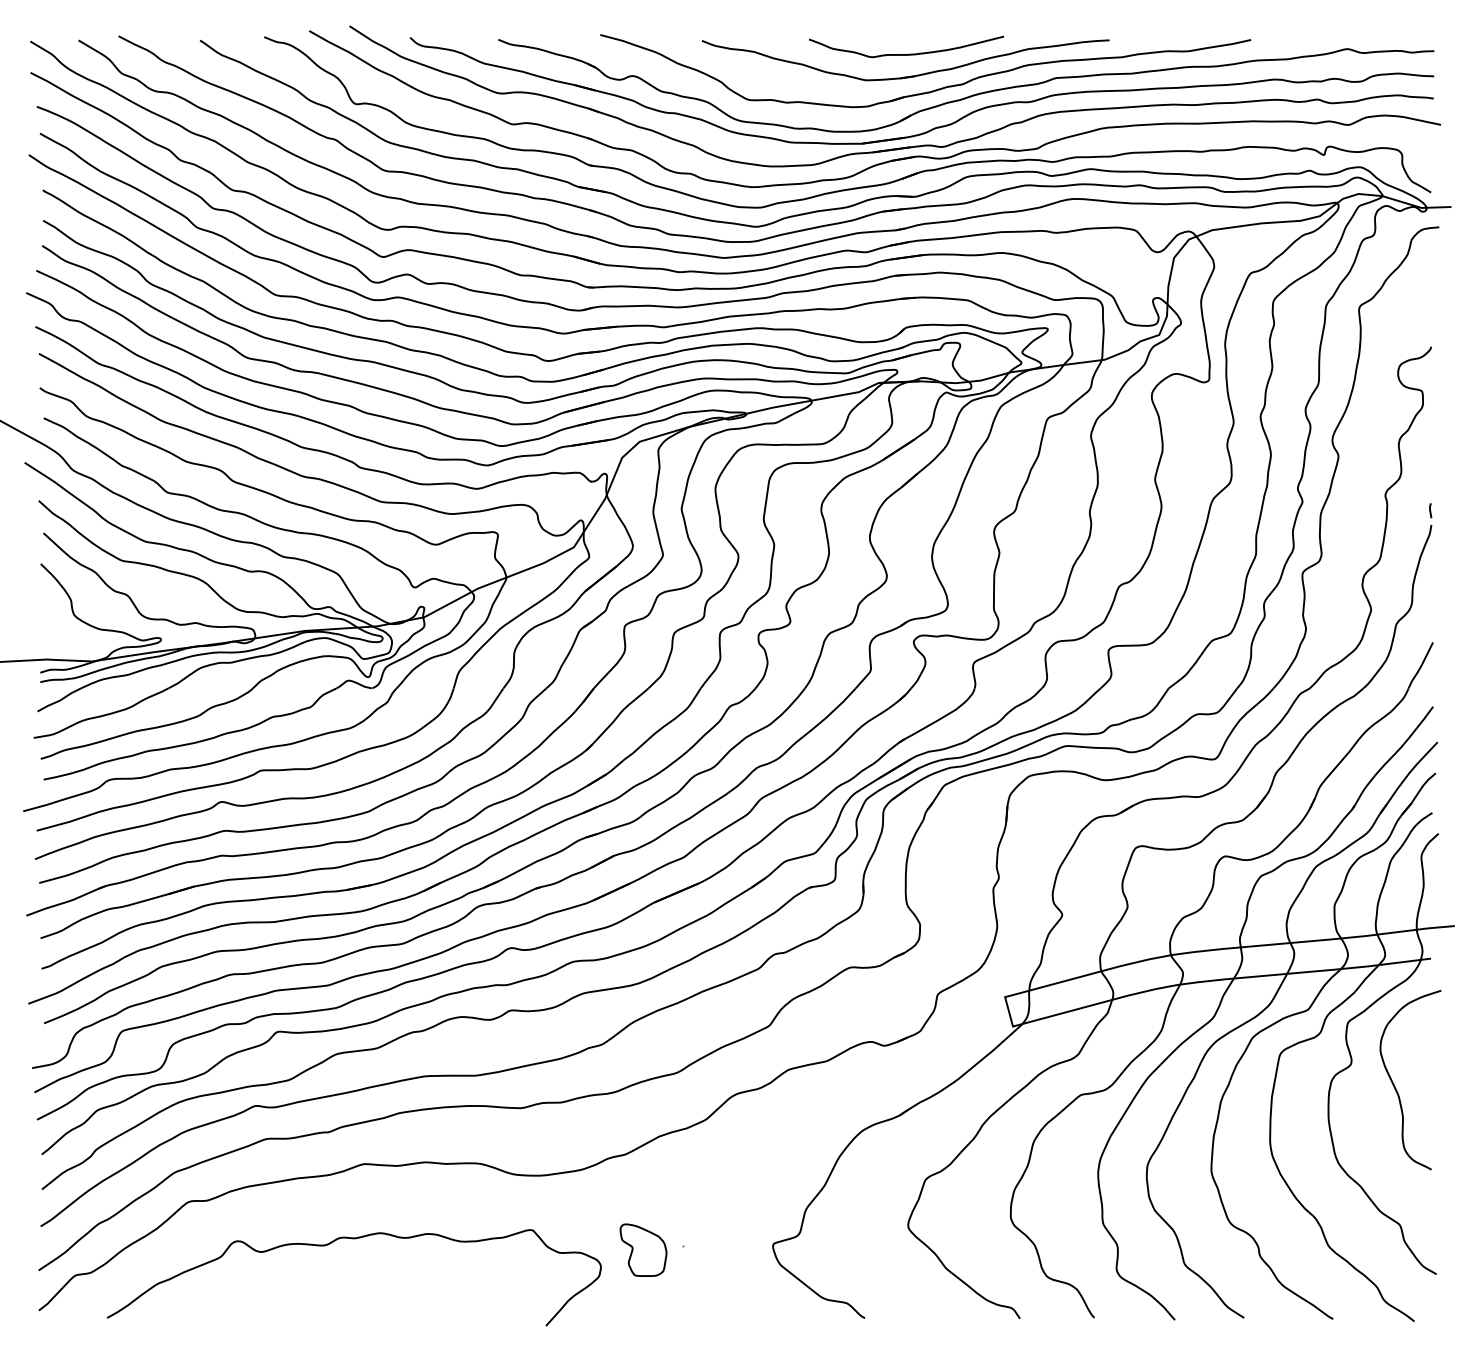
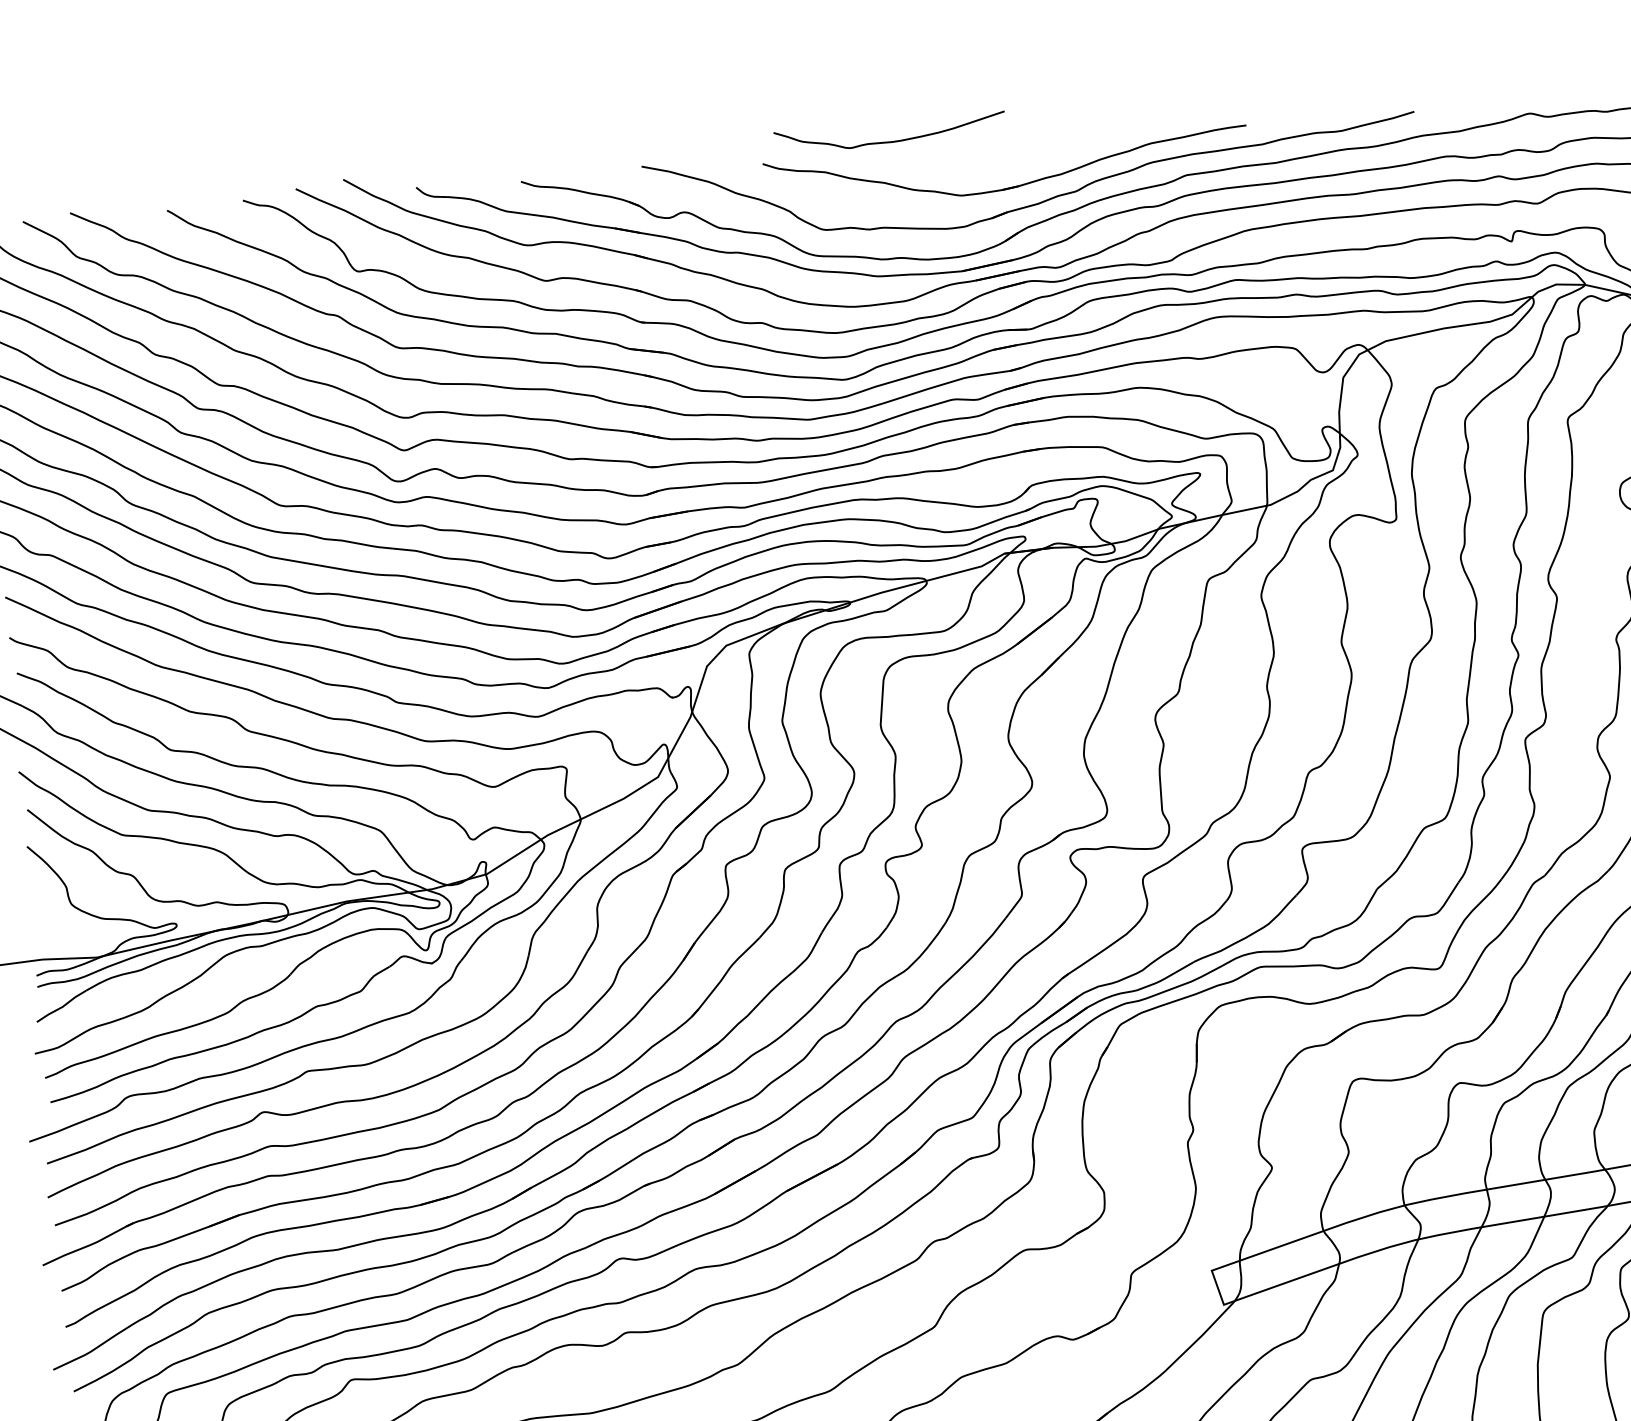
curve: (909, 53) -> (894, 140), moved

